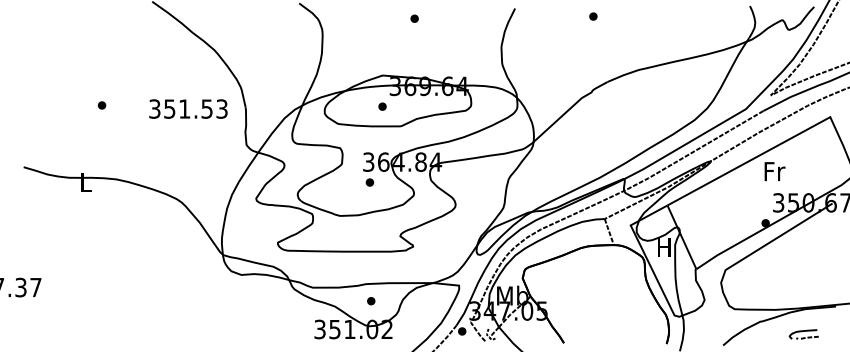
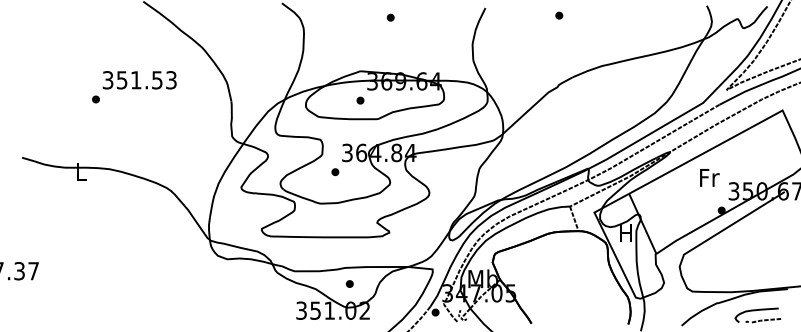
text: (188, 108) -> (139, 79), moved
text: (774, 171) -> (709, 177), moved
part: (369, 182) -> (334, 172), moved
part: (803, 334) -> (757, 315), size x1.67

